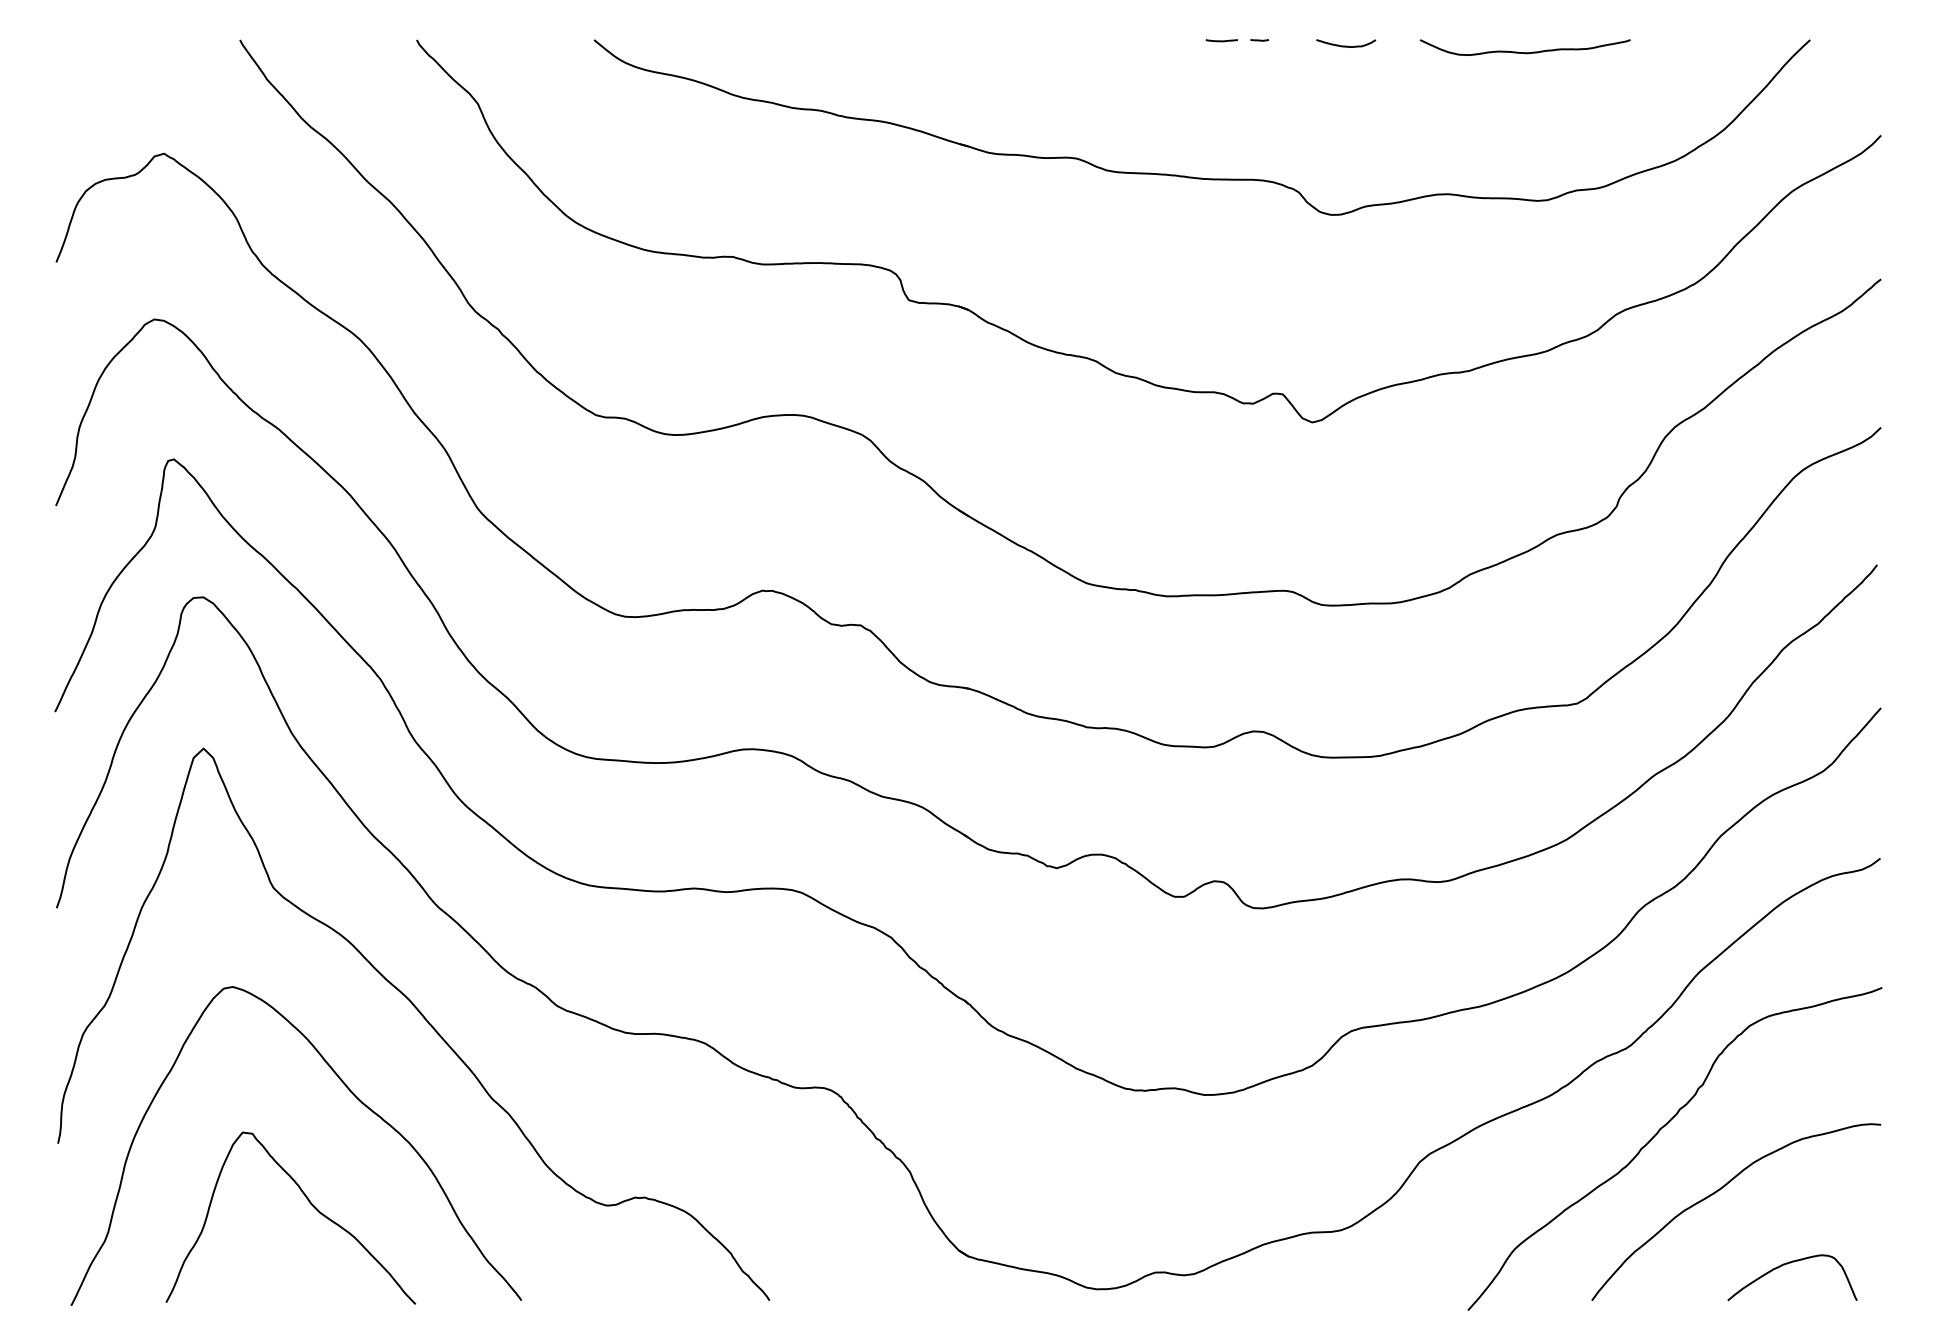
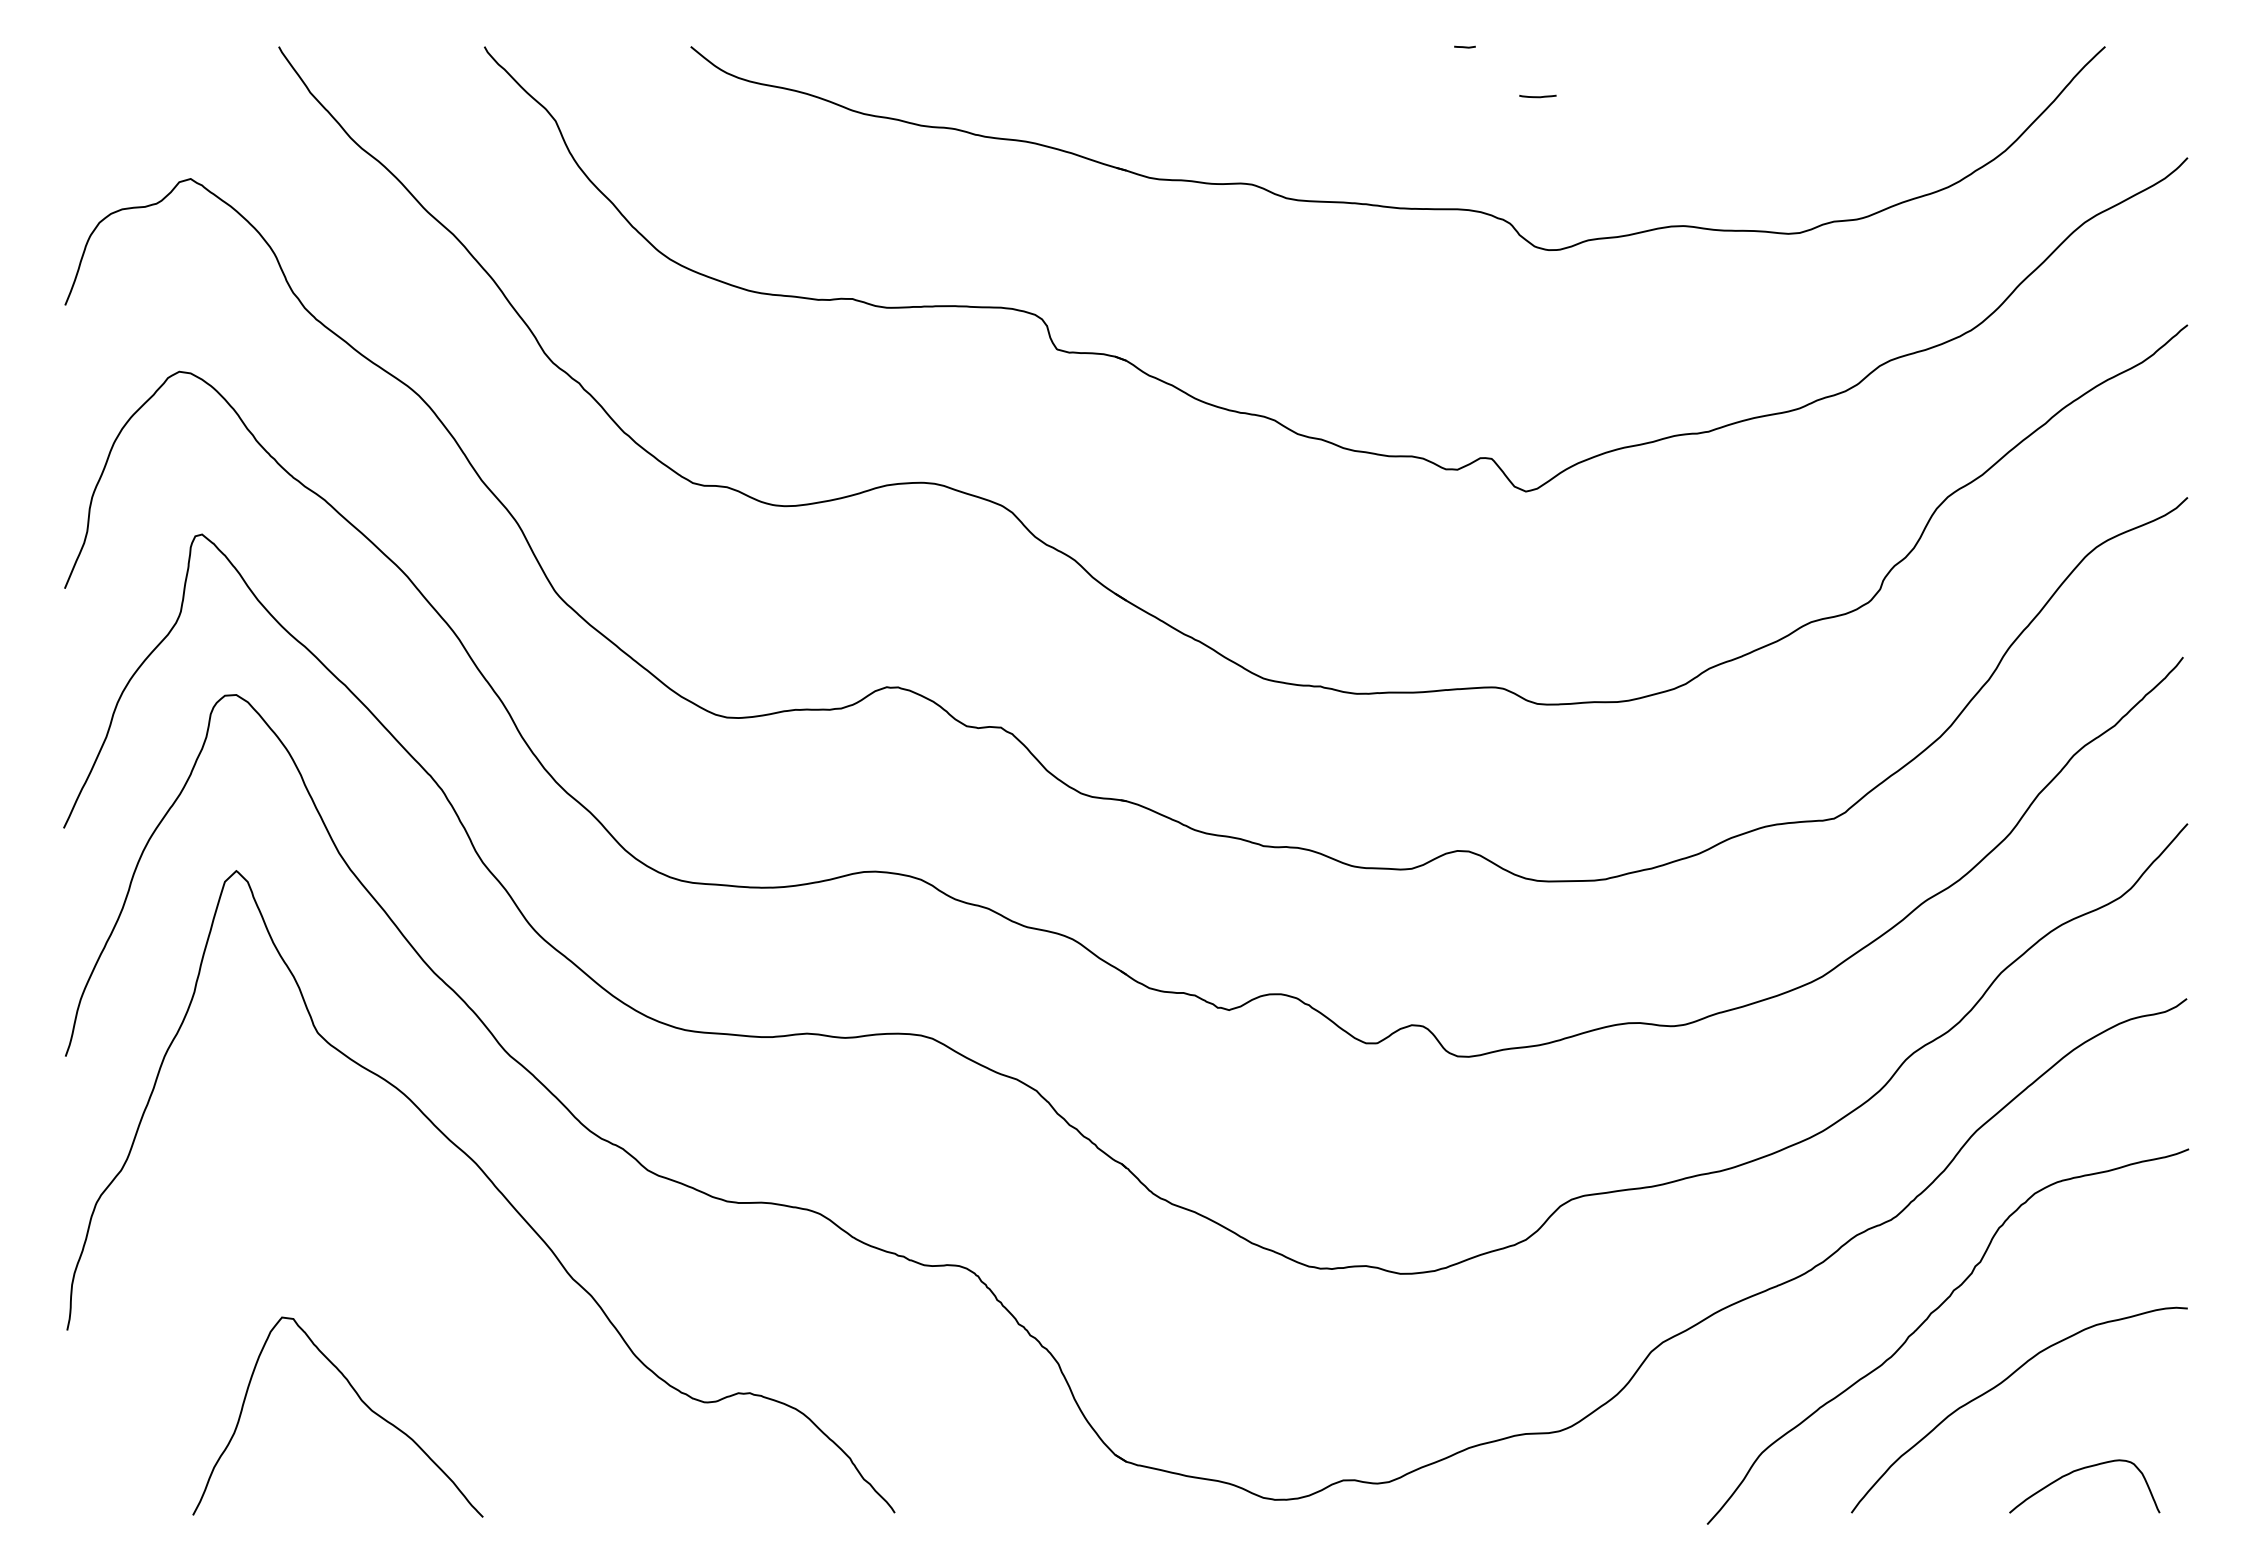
curve: (1221, 40) -> (1537, 96), moved
curve: (1346, 45) -> (1565, 53), removed
curve: (1522, 51) -> (1770, 60), removed
curve: (350, 1092) -> (407, 1270), removed

